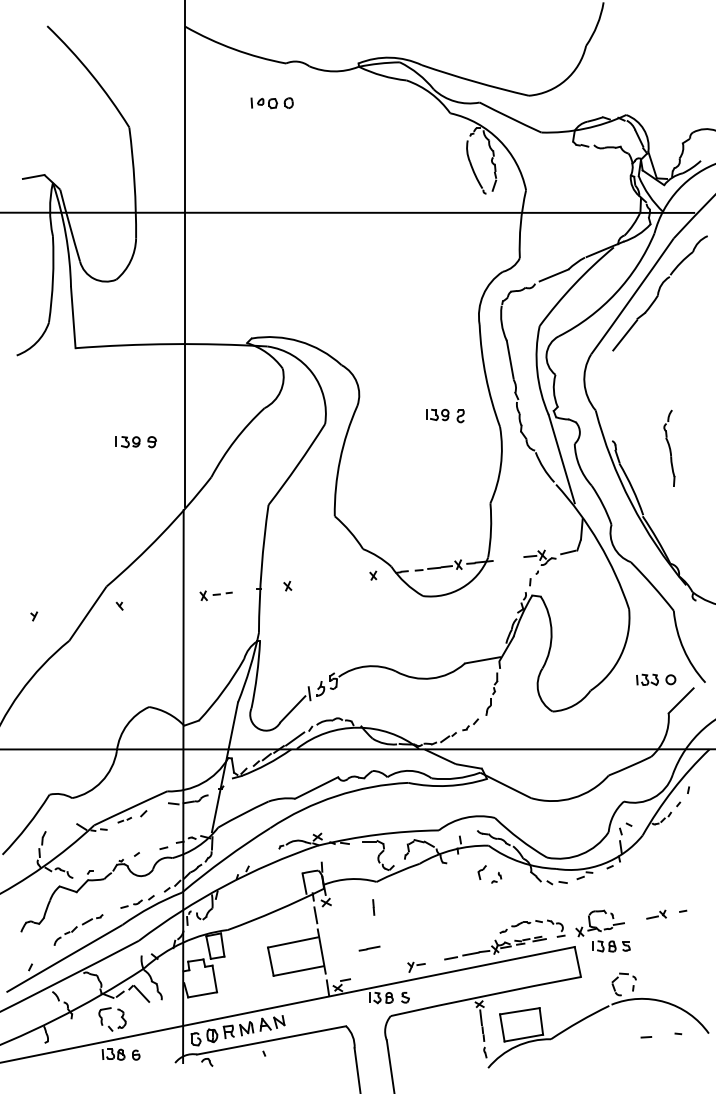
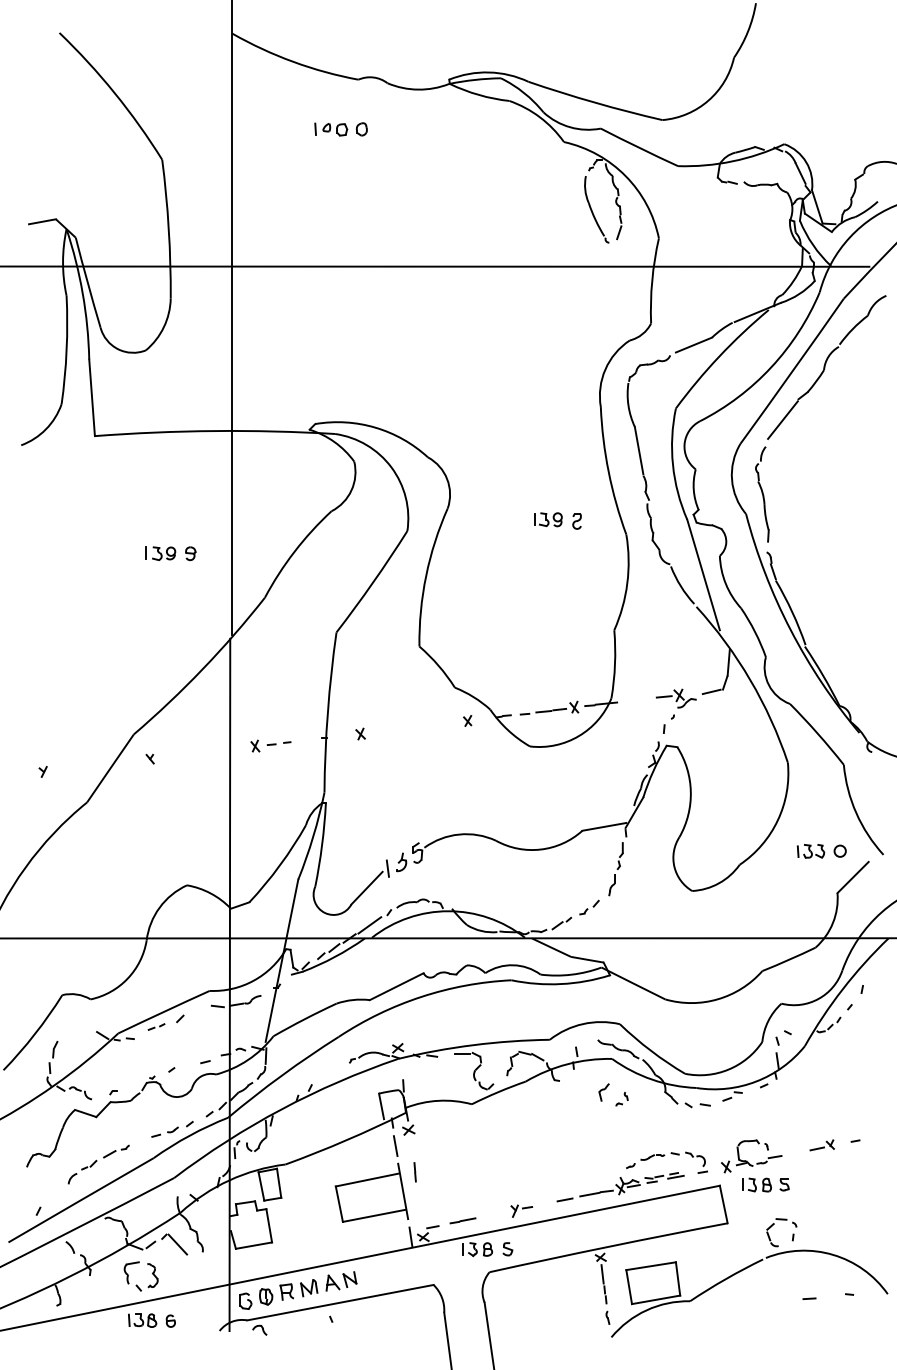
part: (669, 448) -> (762, 494), moved
line: (373, 907) -> (414, 1172), moved
line: (369, 948) -> (462, 1220), moved

